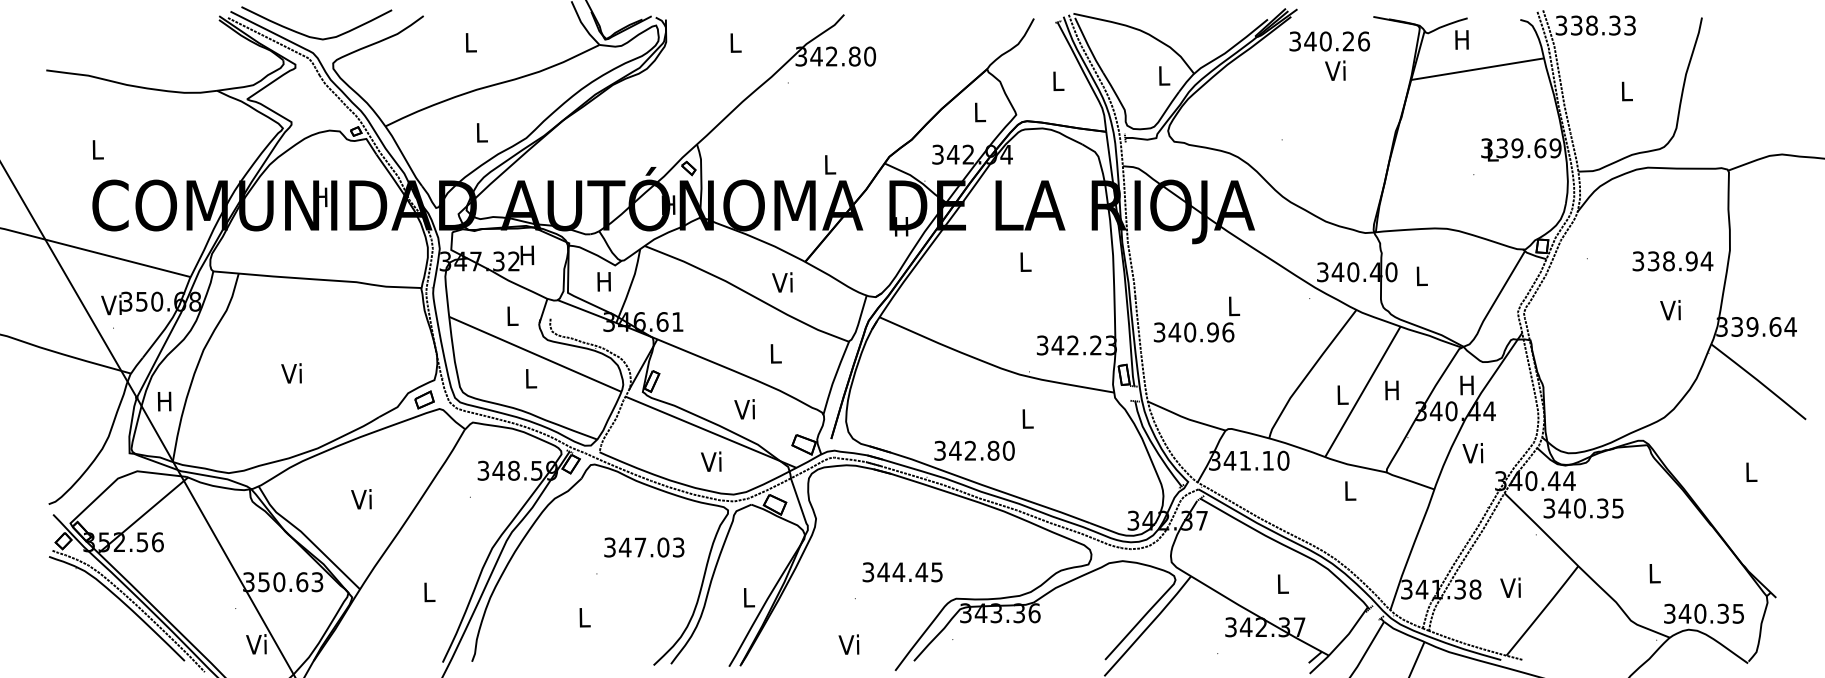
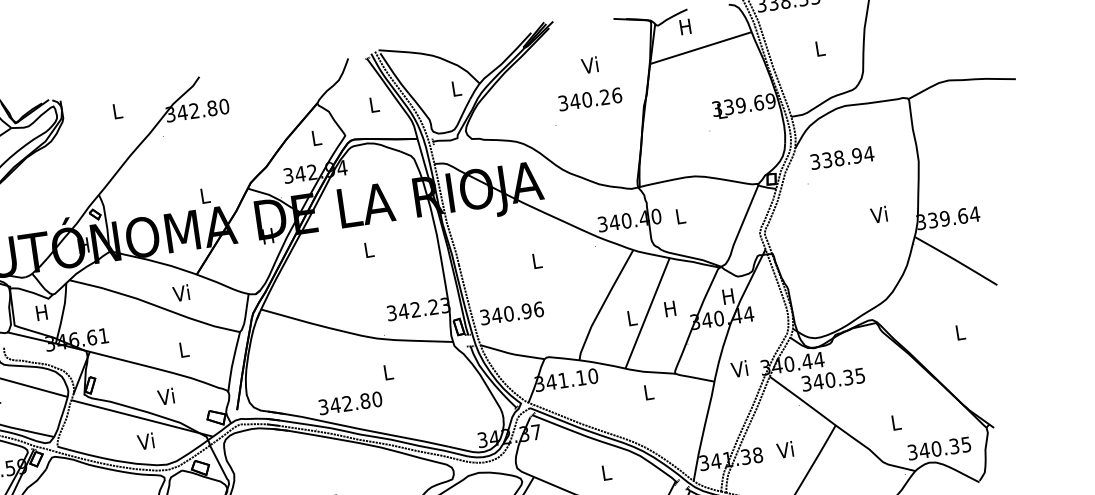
text: (1329, 41) -> (590, 99), moved
text: (1672, 261) -> (842, 158), moved
text: (1193, 332) -> (511, 313), moved
text: (1472, 453) -> (739, 369), moved

